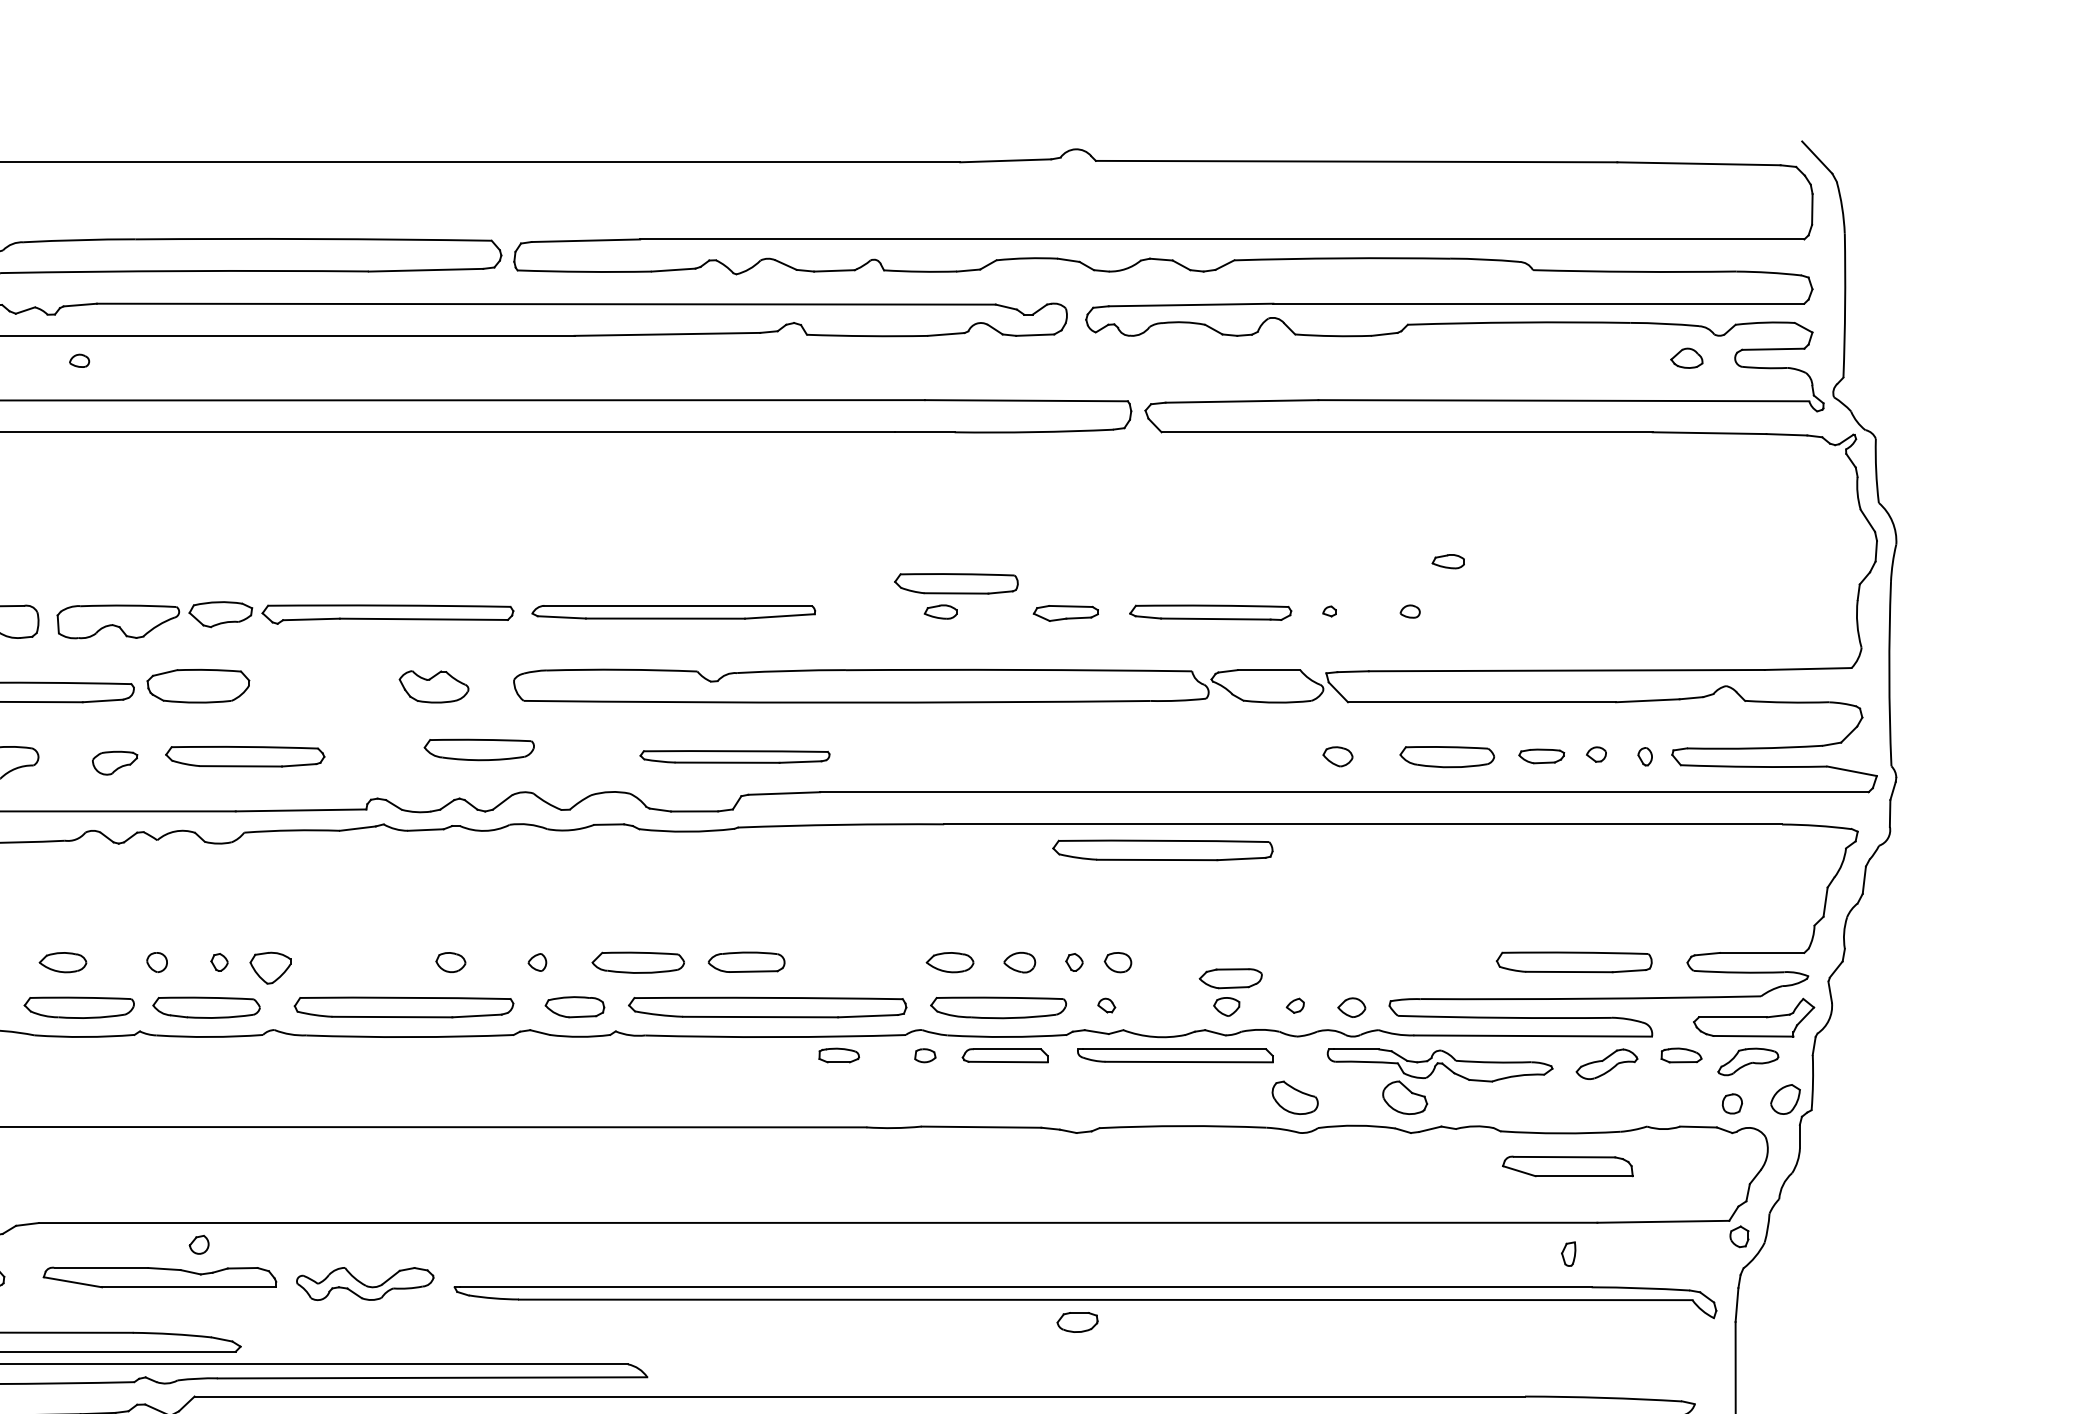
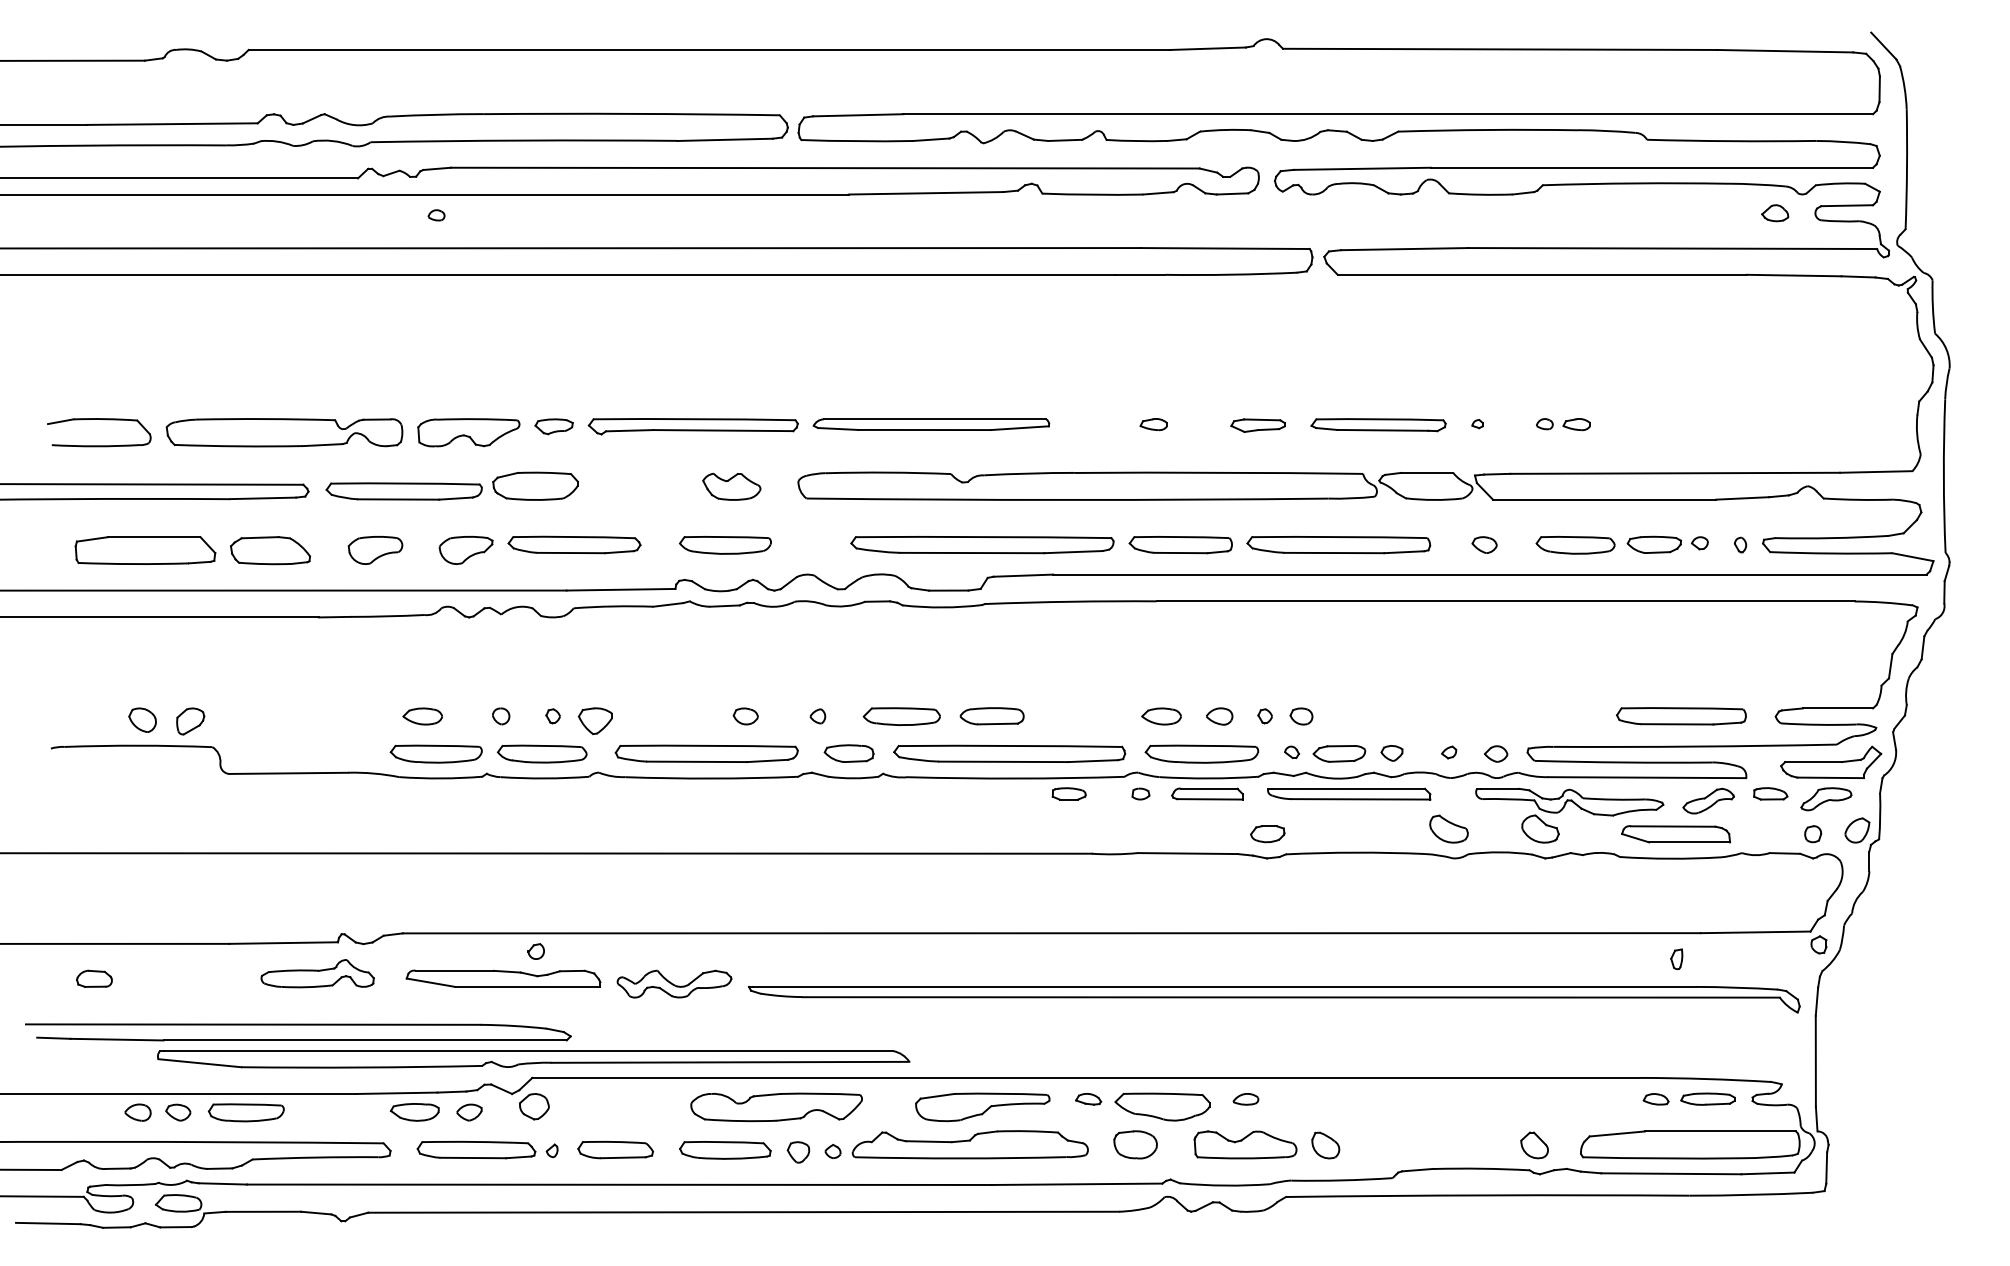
part: (1448, 561) -> (1576, 424), moved
part: (956, 584) -> (1180, 545), moved
part: (219, 614) -> (553, 426), size x0.71
part: (479, 750) -> (725, 545), moved
part: (1540, 756) -> (1653, 544), size x1.43
part: (735, 757) -> (982, 545), size x1.67
part: (114, 763) -> (465, 550), size x1.43
part: (1162, 850) -> (1338, 545), moved
part: (1230, 978) -> (1339, 753), moved
part: (1568, 1166) -> (1676, 834), moved
part: (1077, 1322) -> (1267, 834), moved

